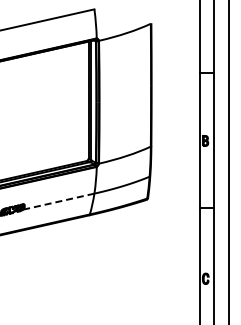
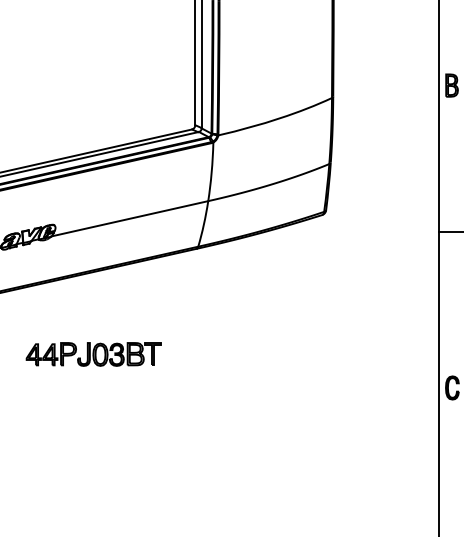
line: (58, 201) -> (129, 218), dashed -> solid
part: (41, 263) -> (92, 354), added

